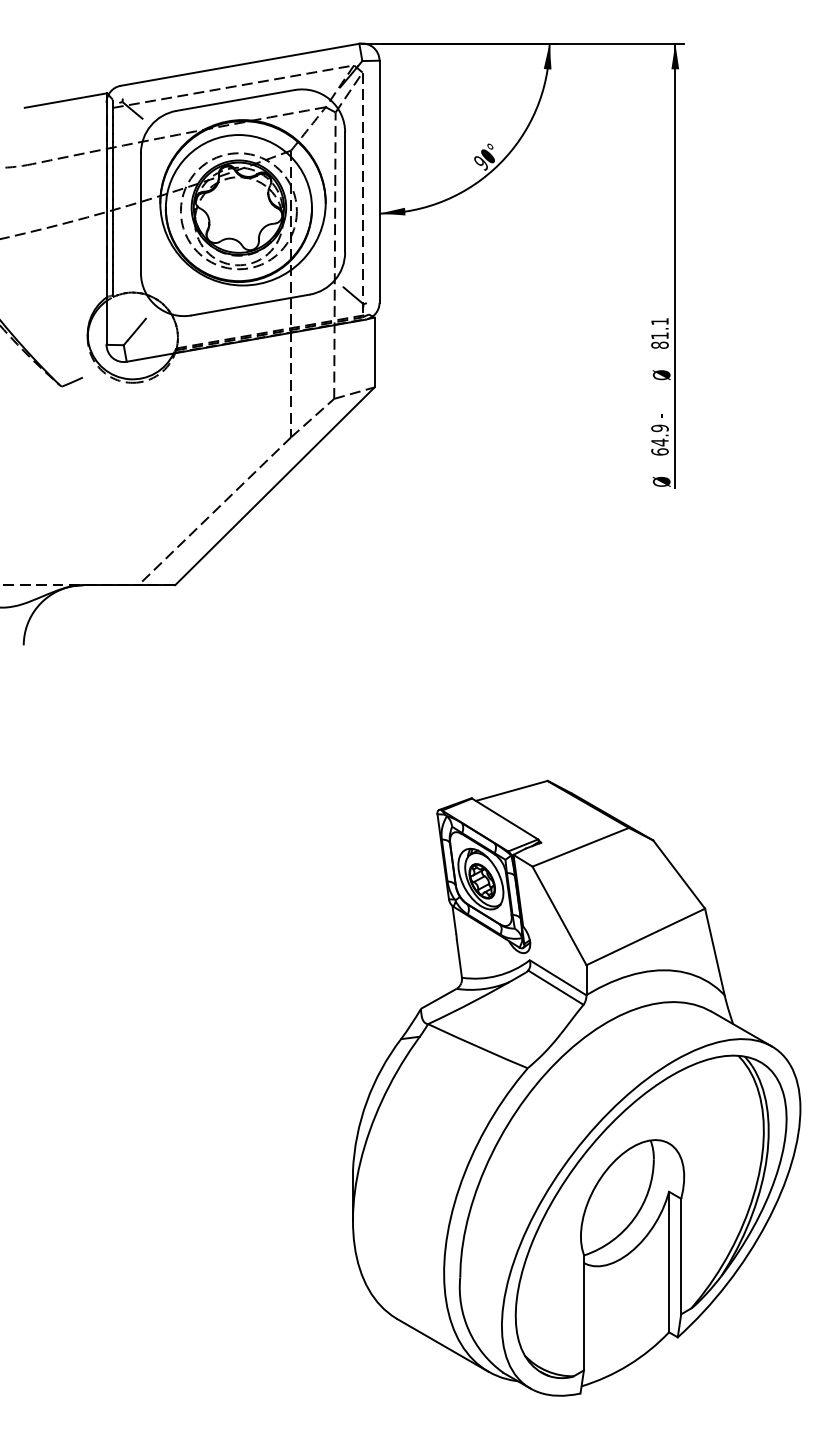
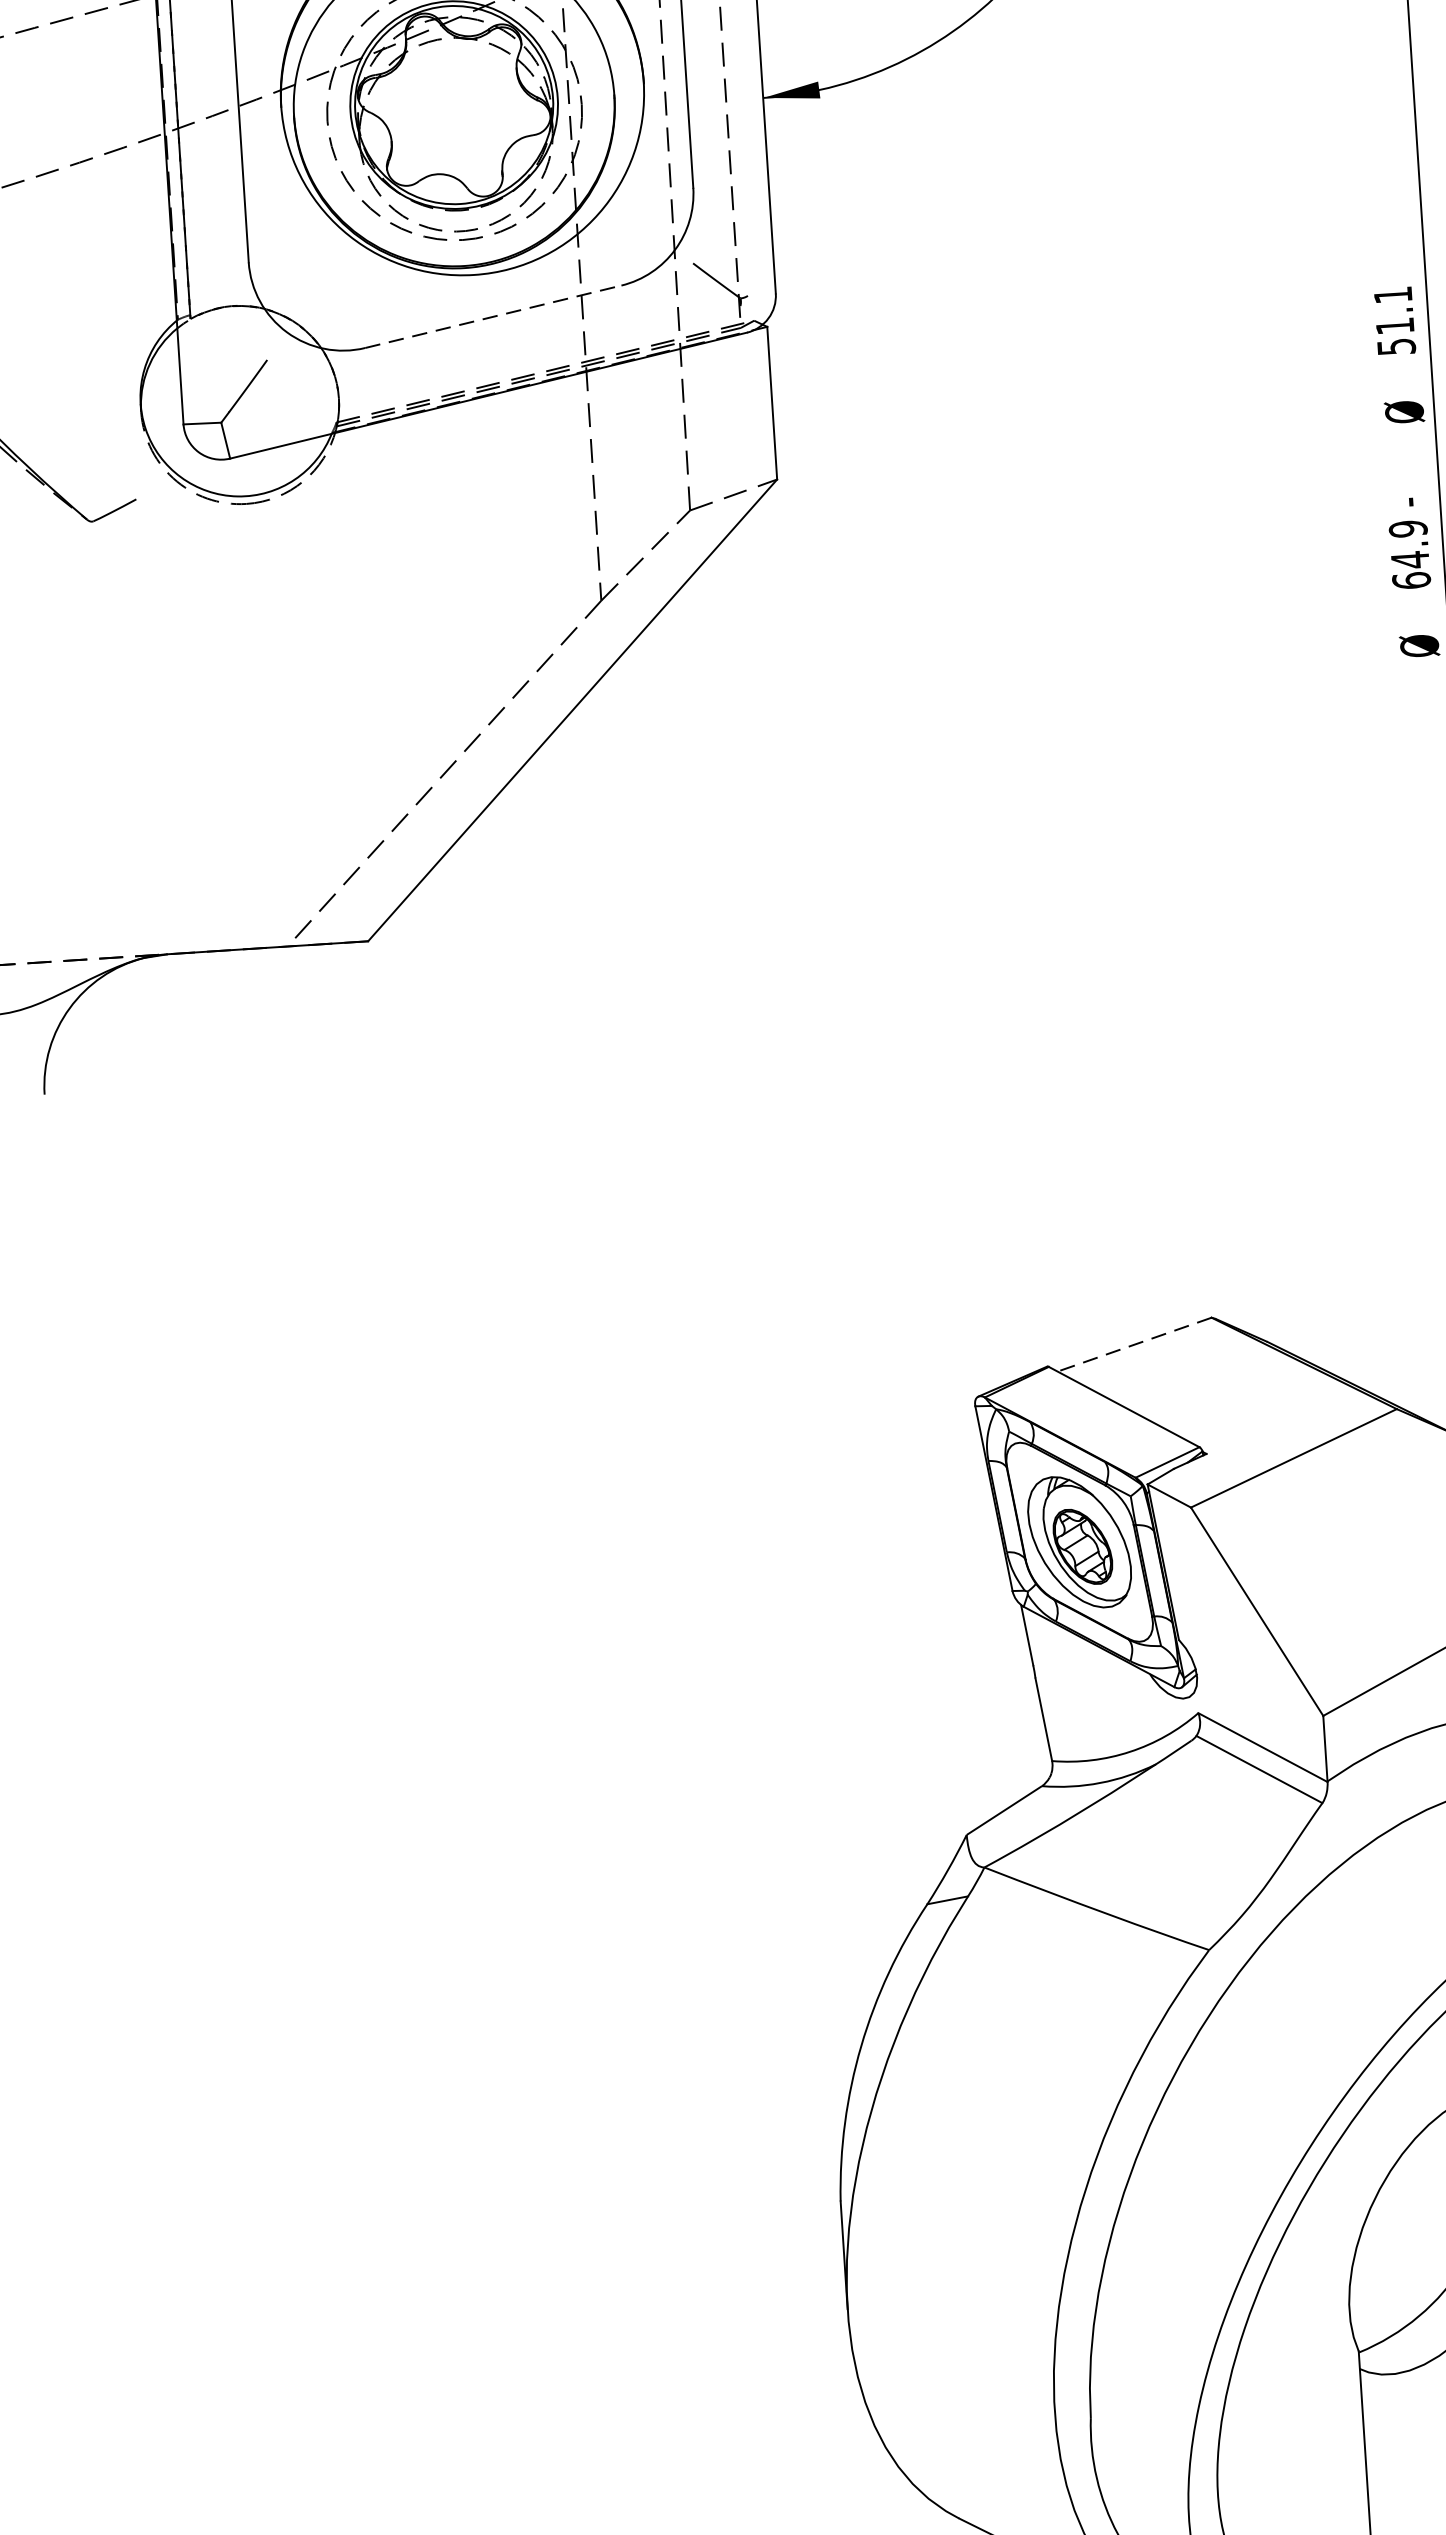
line: (251, 304) -> (495, 315), solid -> dashed
text: (659, 344) -> (1395, 345), 81.1 -> 51.1
line: (511, 791) -> (1134, 1345), solid -> dashed

